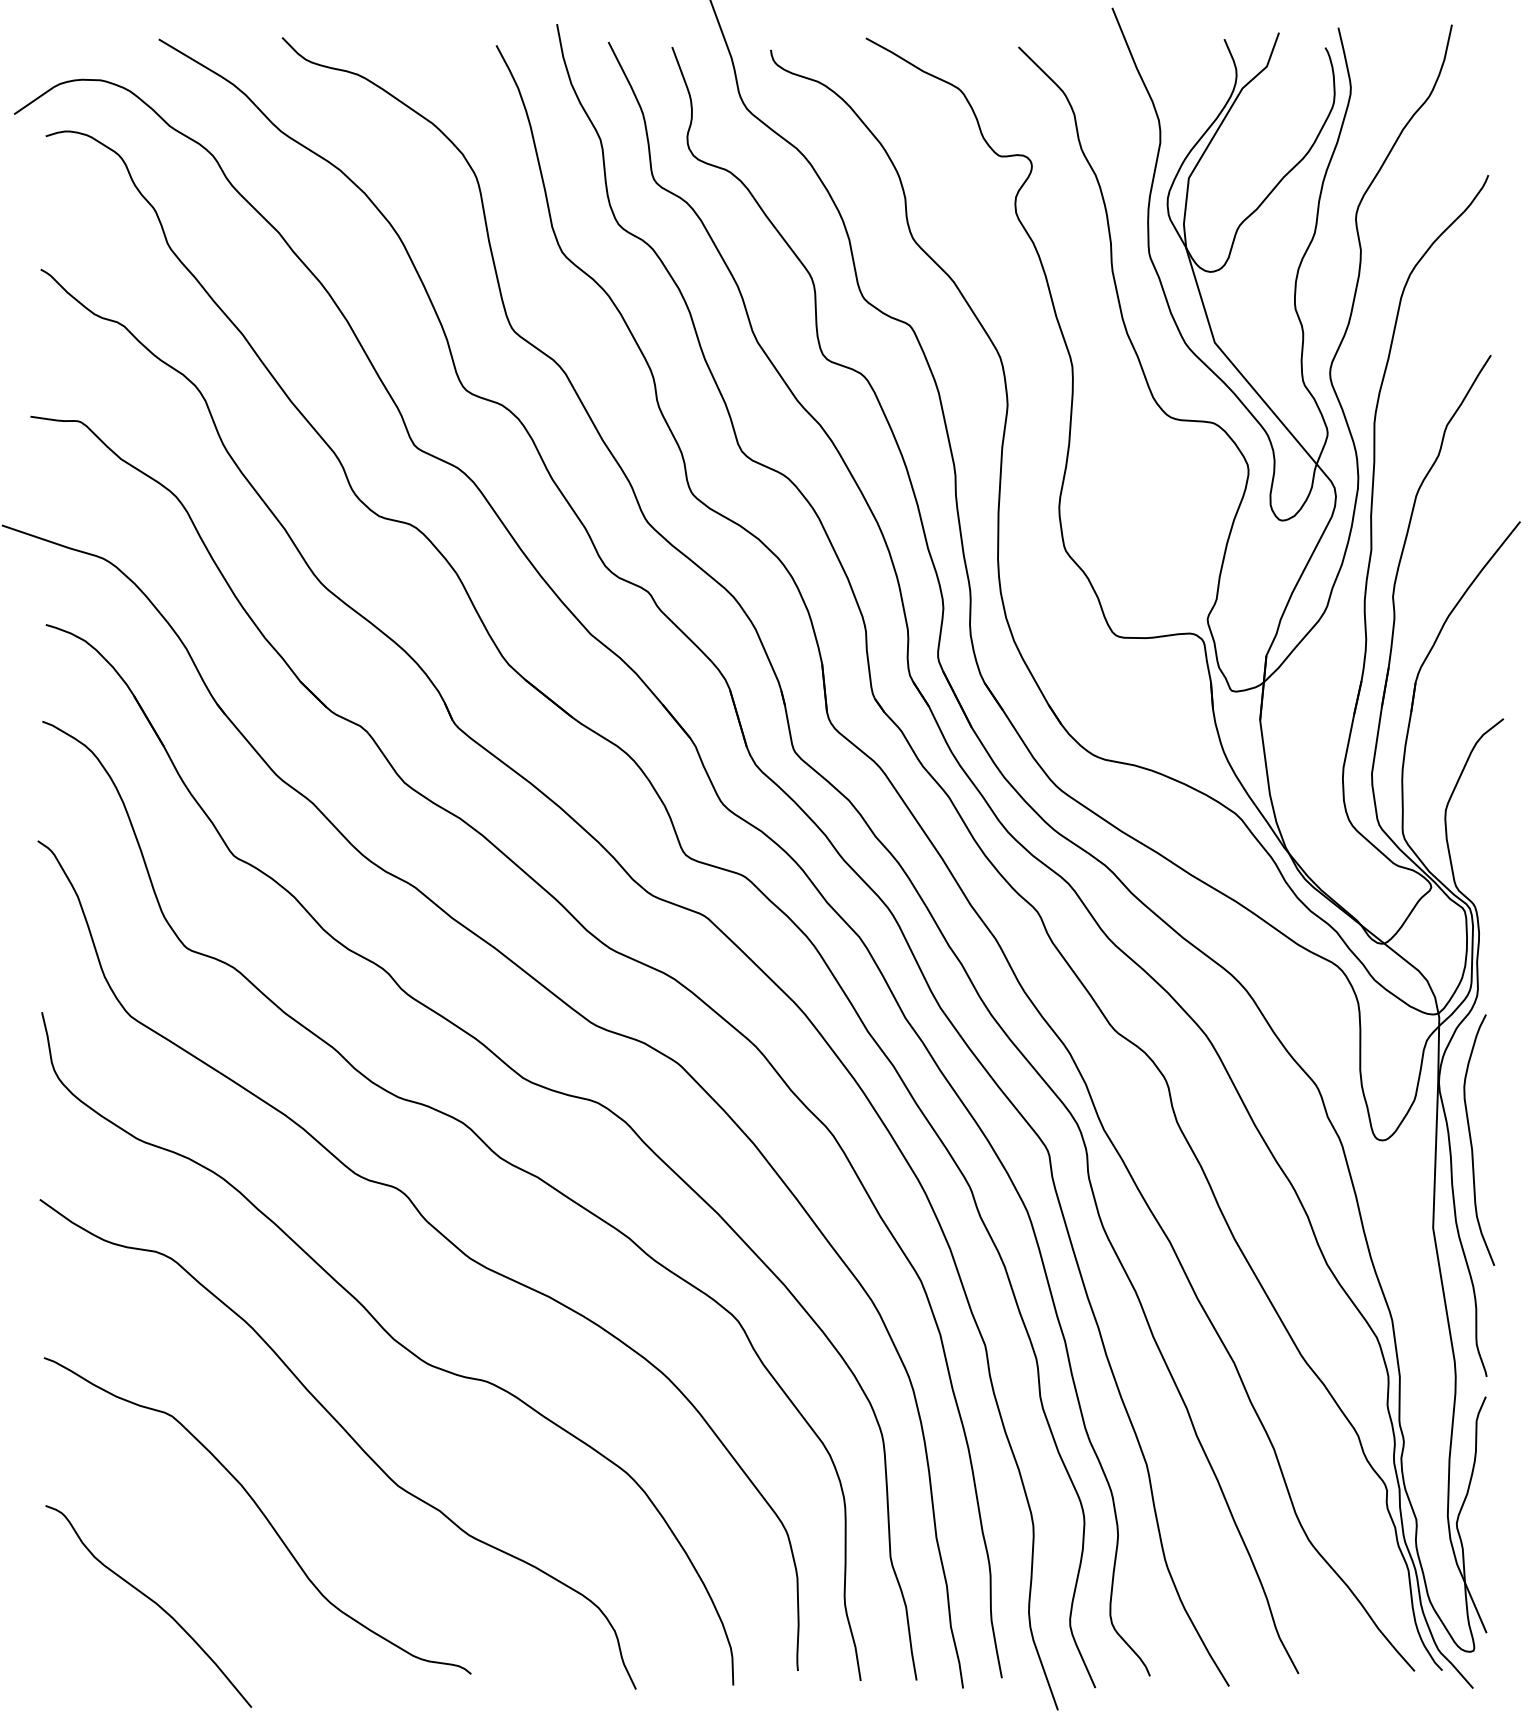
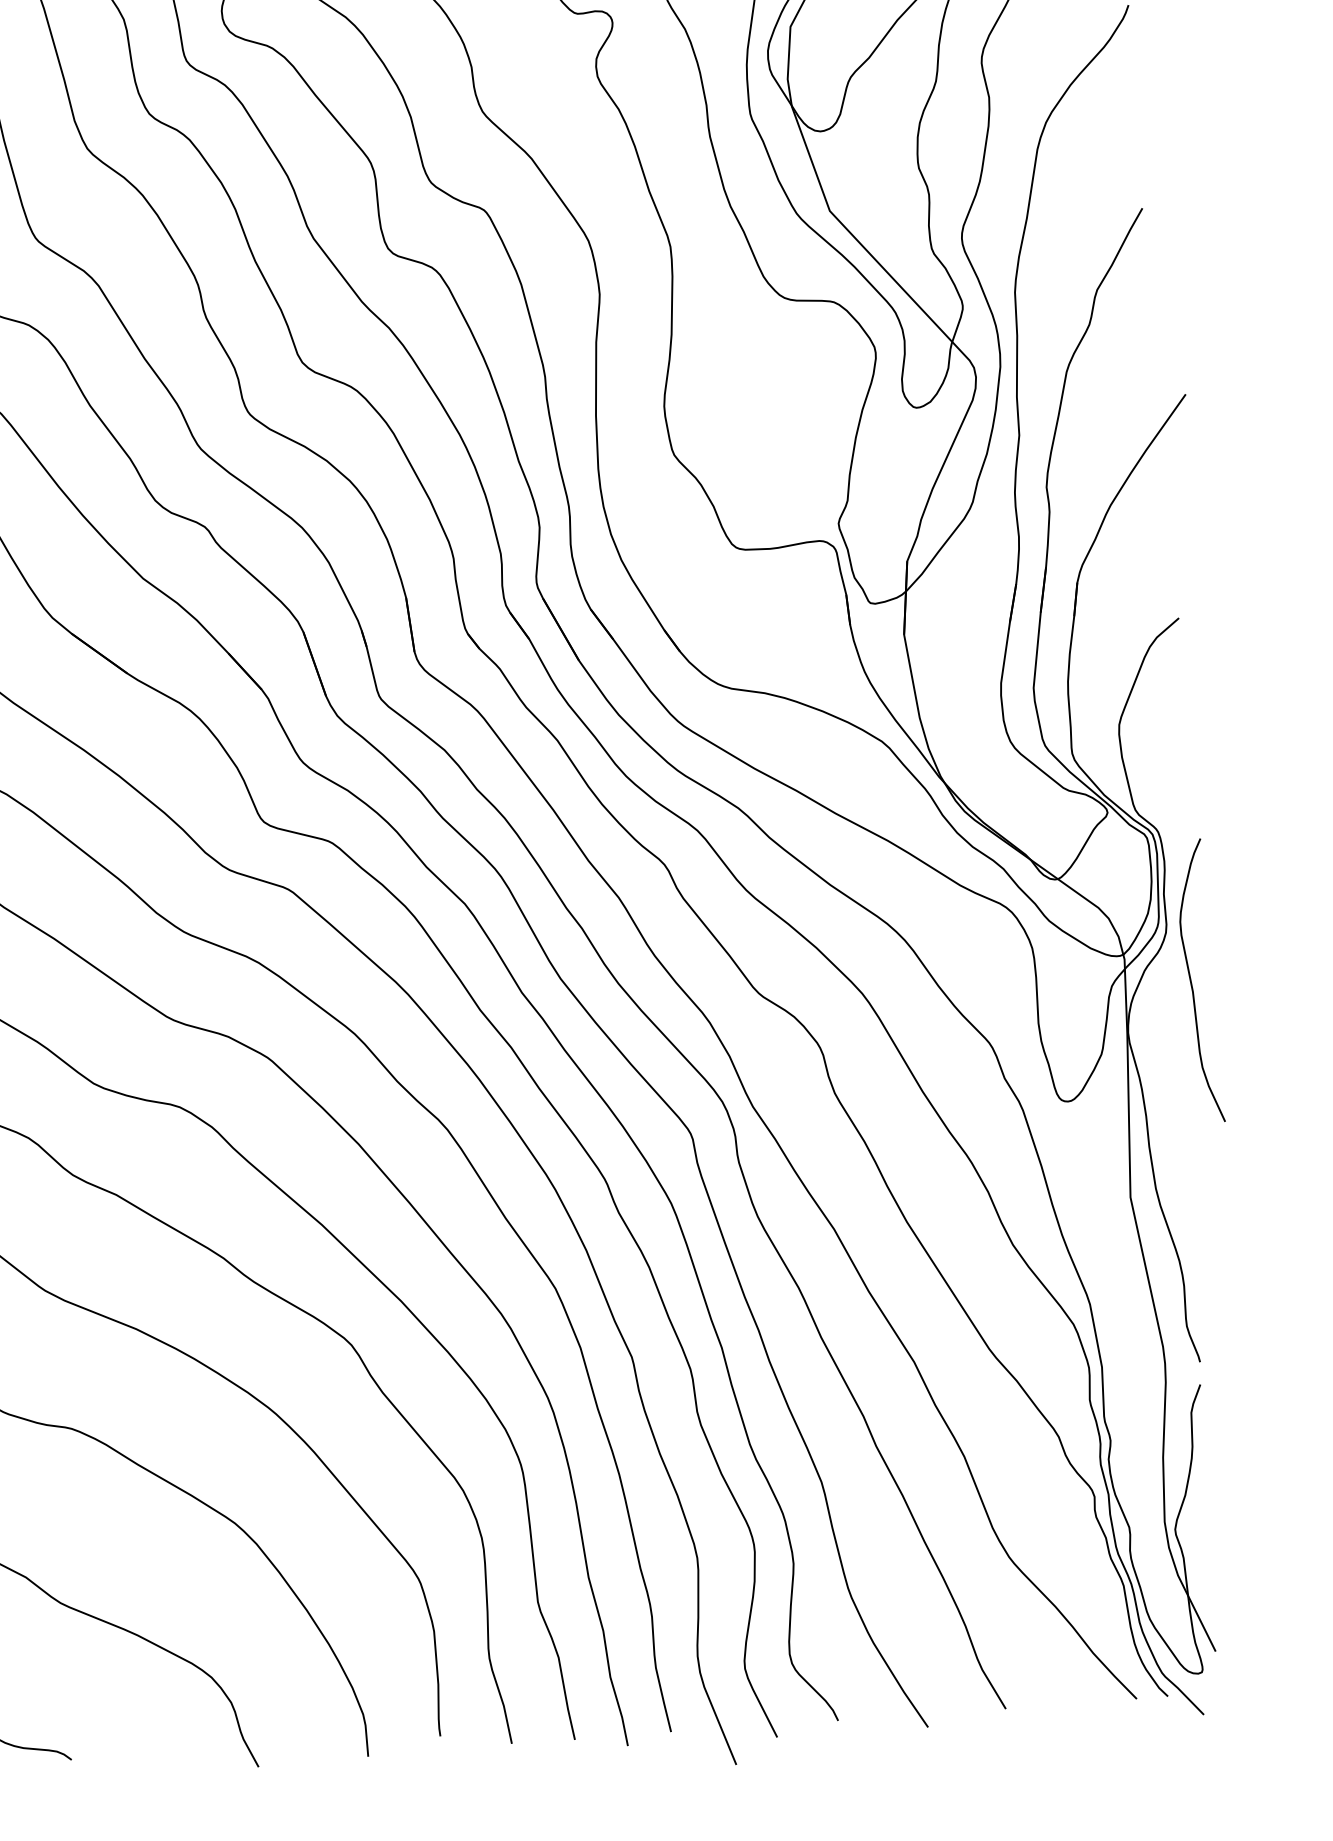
curve: (1471, 1139) -> (1191, 980), moved

